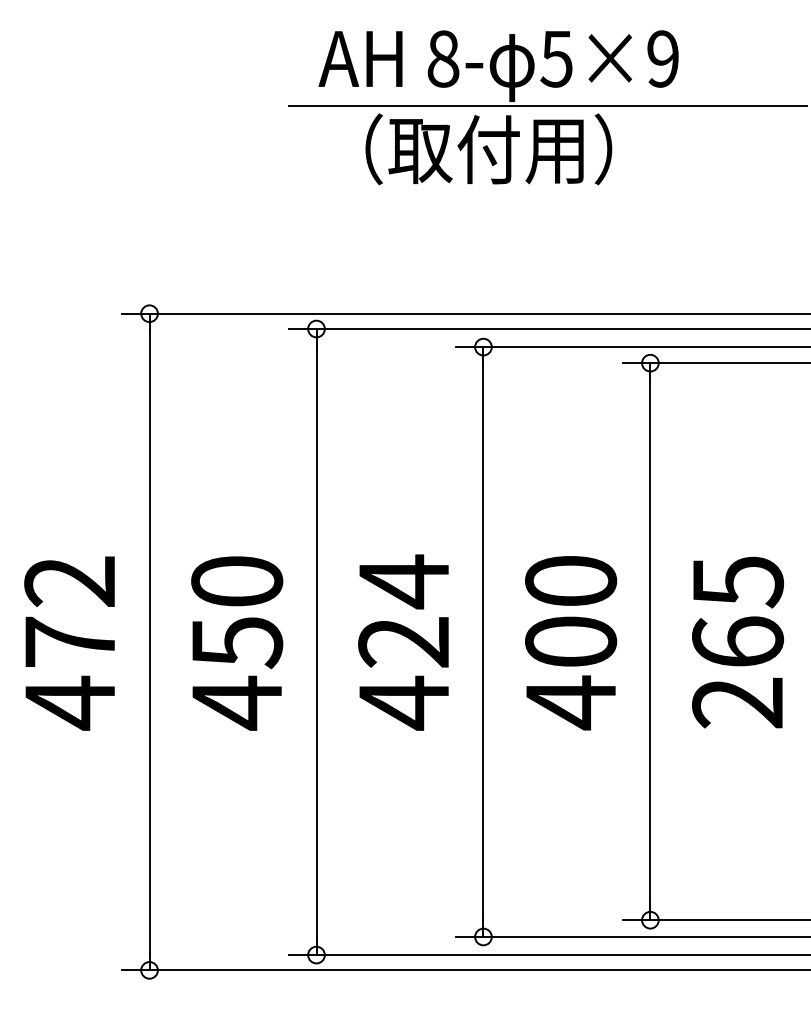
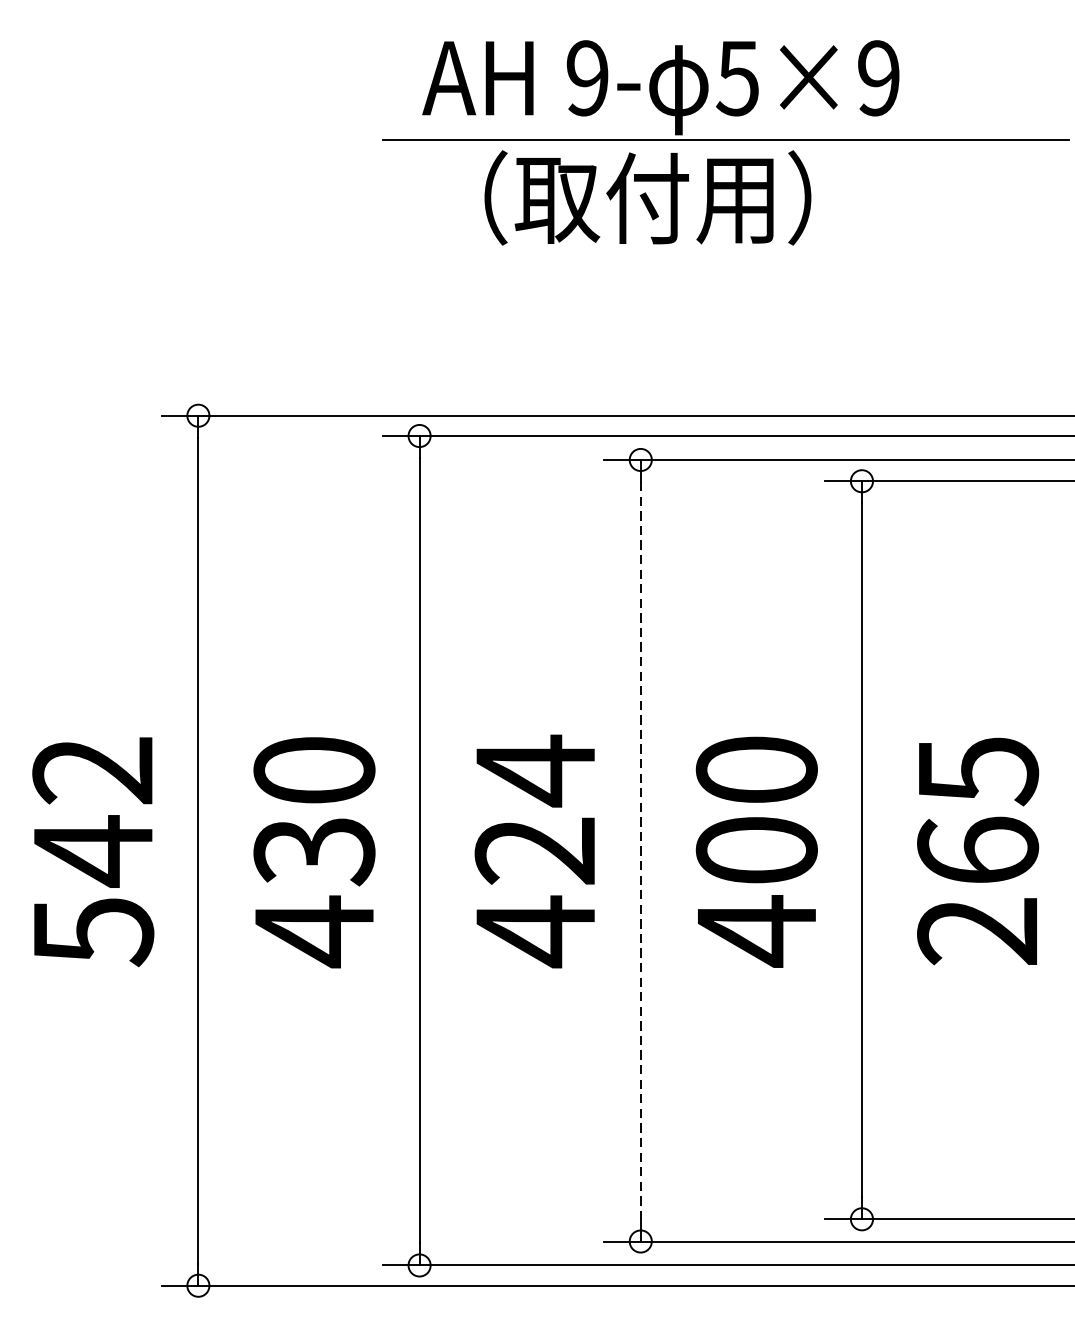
text: (443, 58) -> (587, 77), 8- -> 9-
line: (483, 642) -> (640, 851), solid -> dashed
text: (236, 643) -> (313, 852), 450 -> 430
text: (70, 672) -> (93, 891), 472 -> 542

